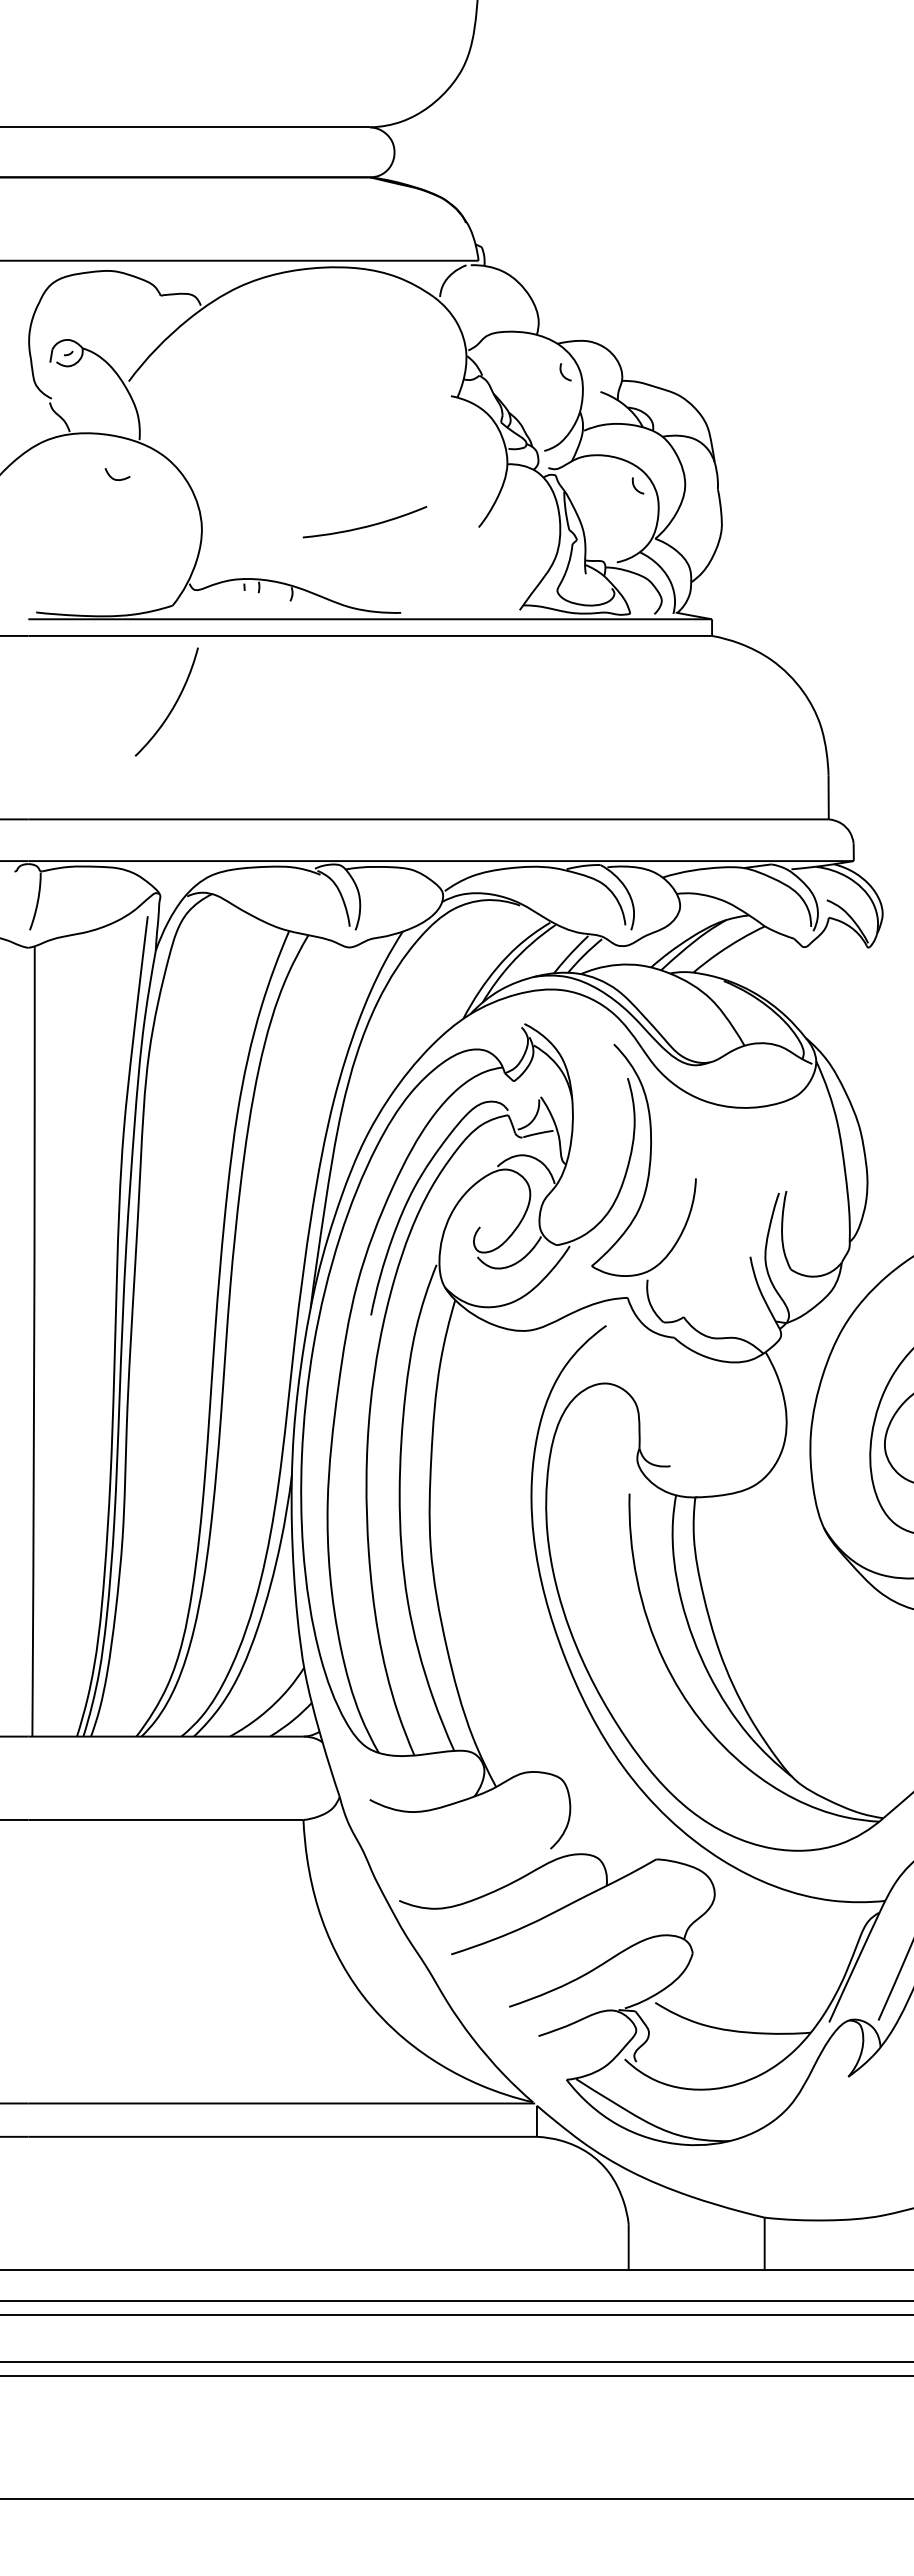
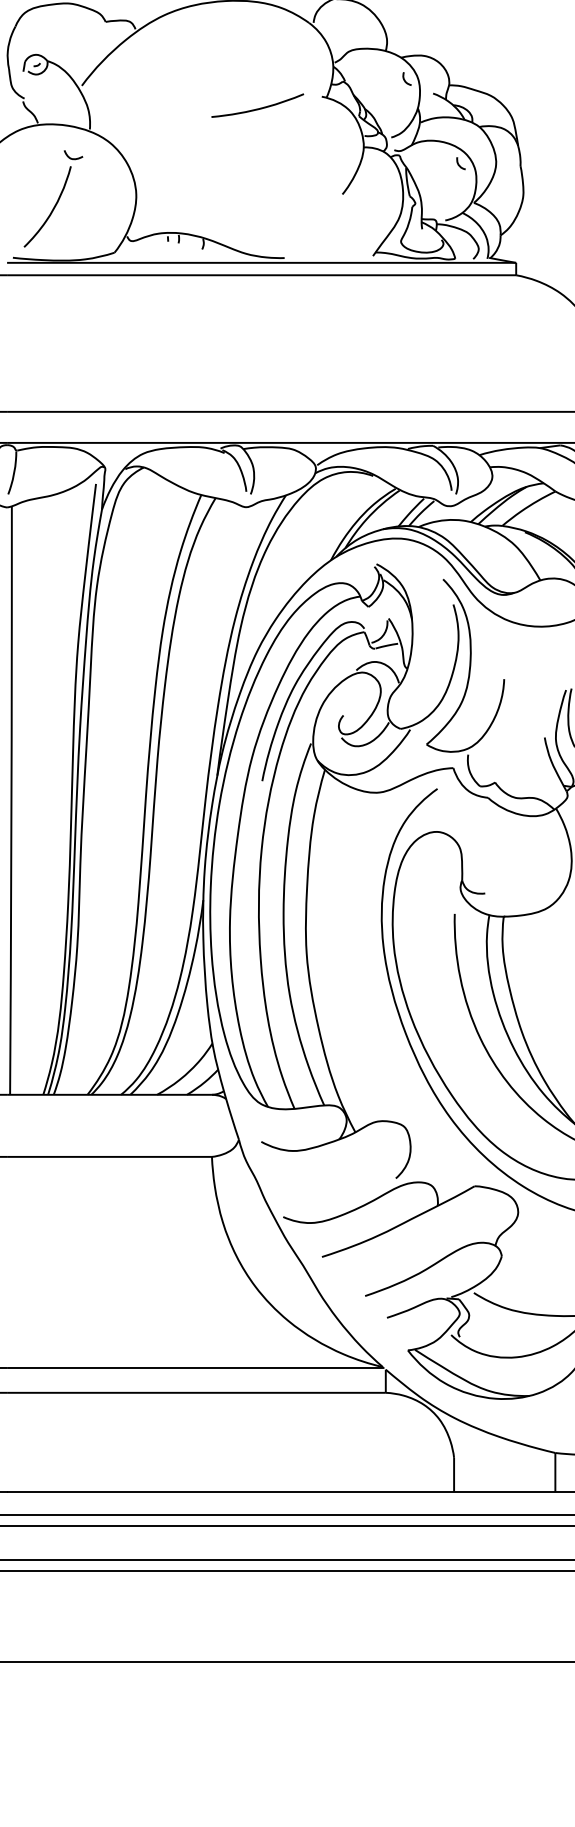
curve: (366, 525) -> (258, 108), moved
curve: (173, 705) -> (52, 209), moved

